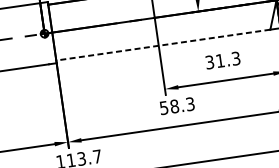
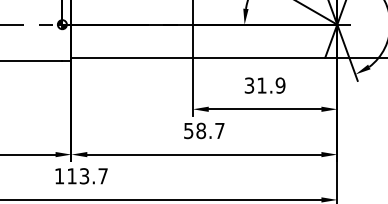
line: (163, 44) -> (198, 57), dashed -> solid
text: (236, 58) -> (280, 85), 31.3 -> 31.9
text: (190, 103) -> (219, 130), 58.3 -> 58.7

